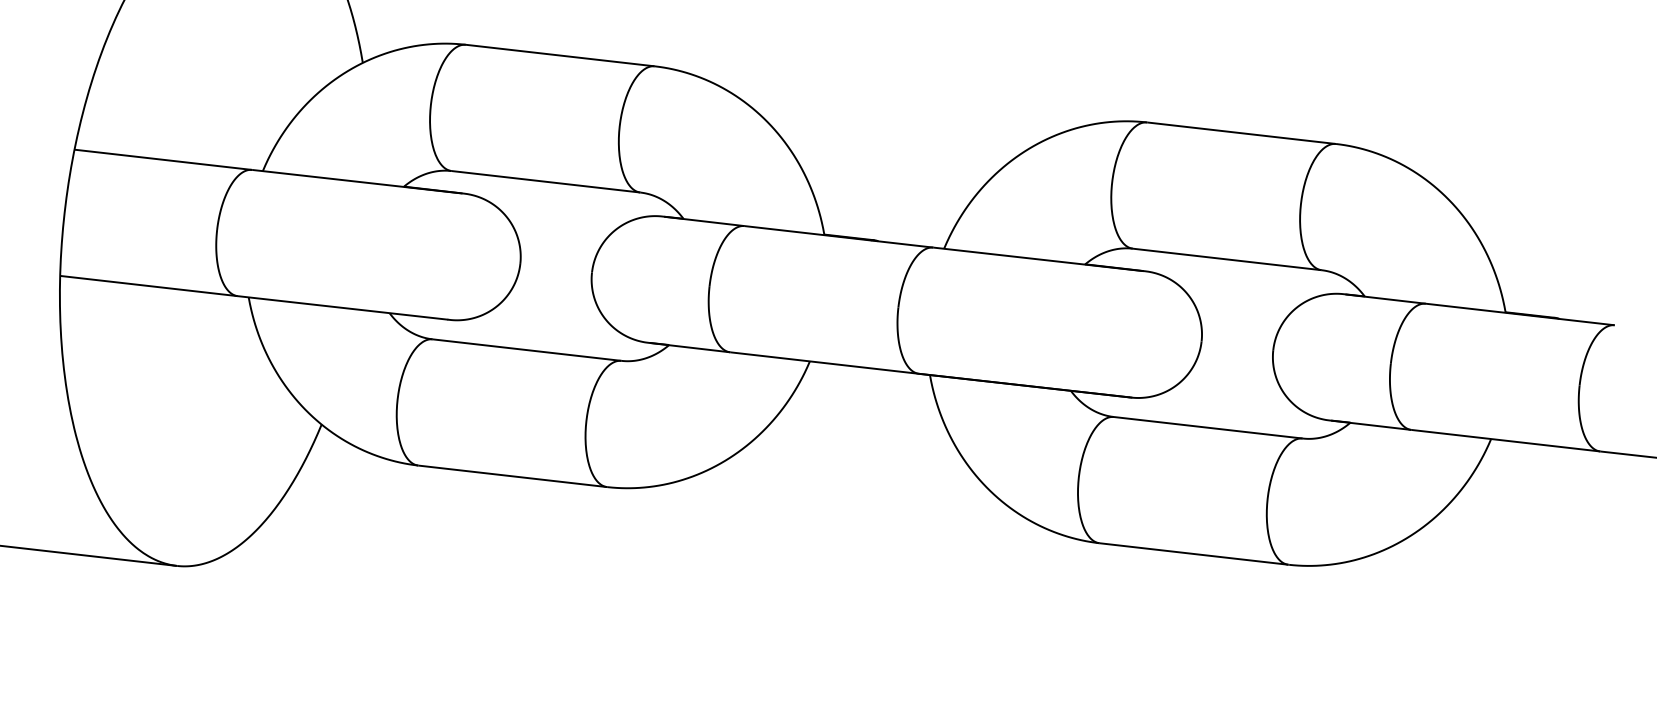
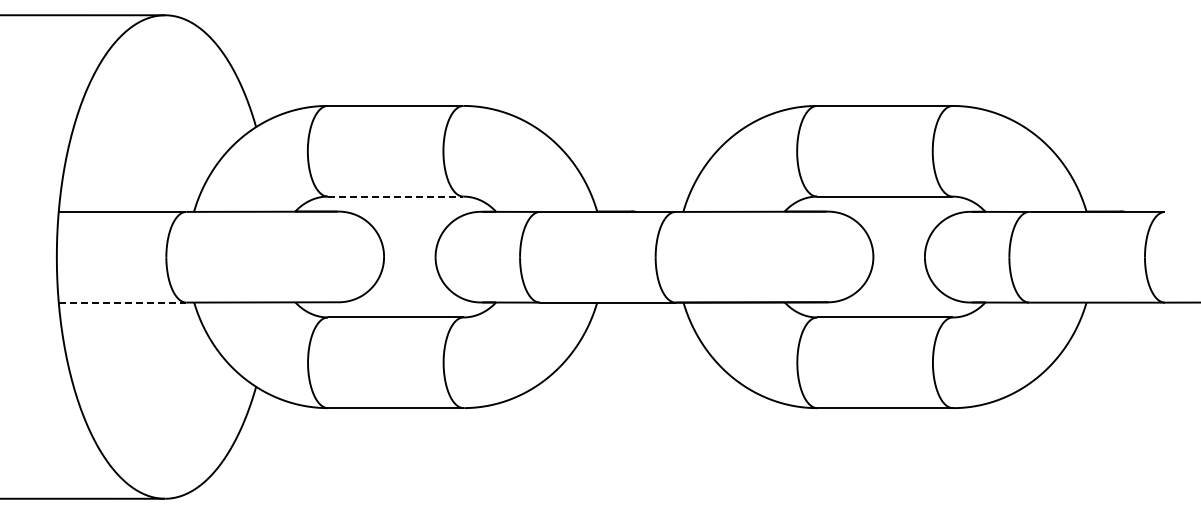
line: (545, 181) -> (395, 196), solid -> dashed
line: (148, 285) -> (122, 302), solid -> dashed

